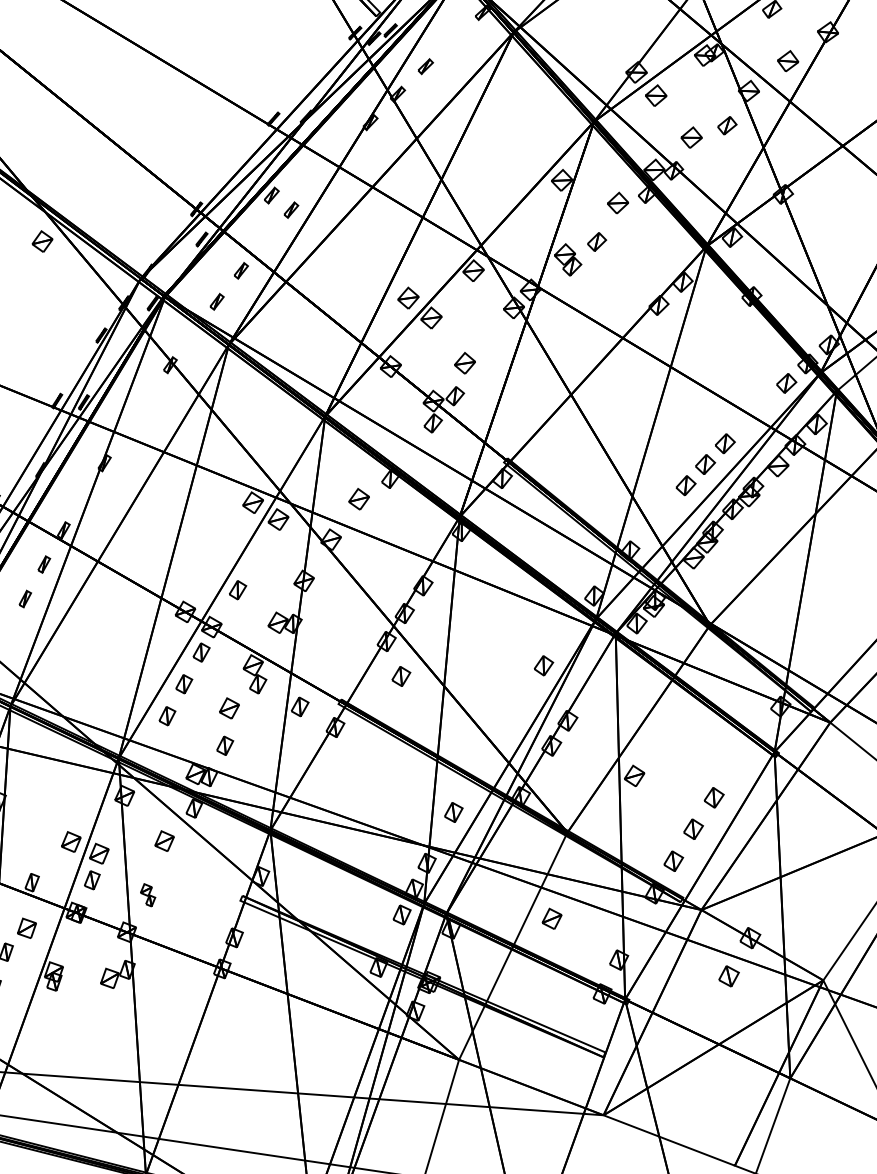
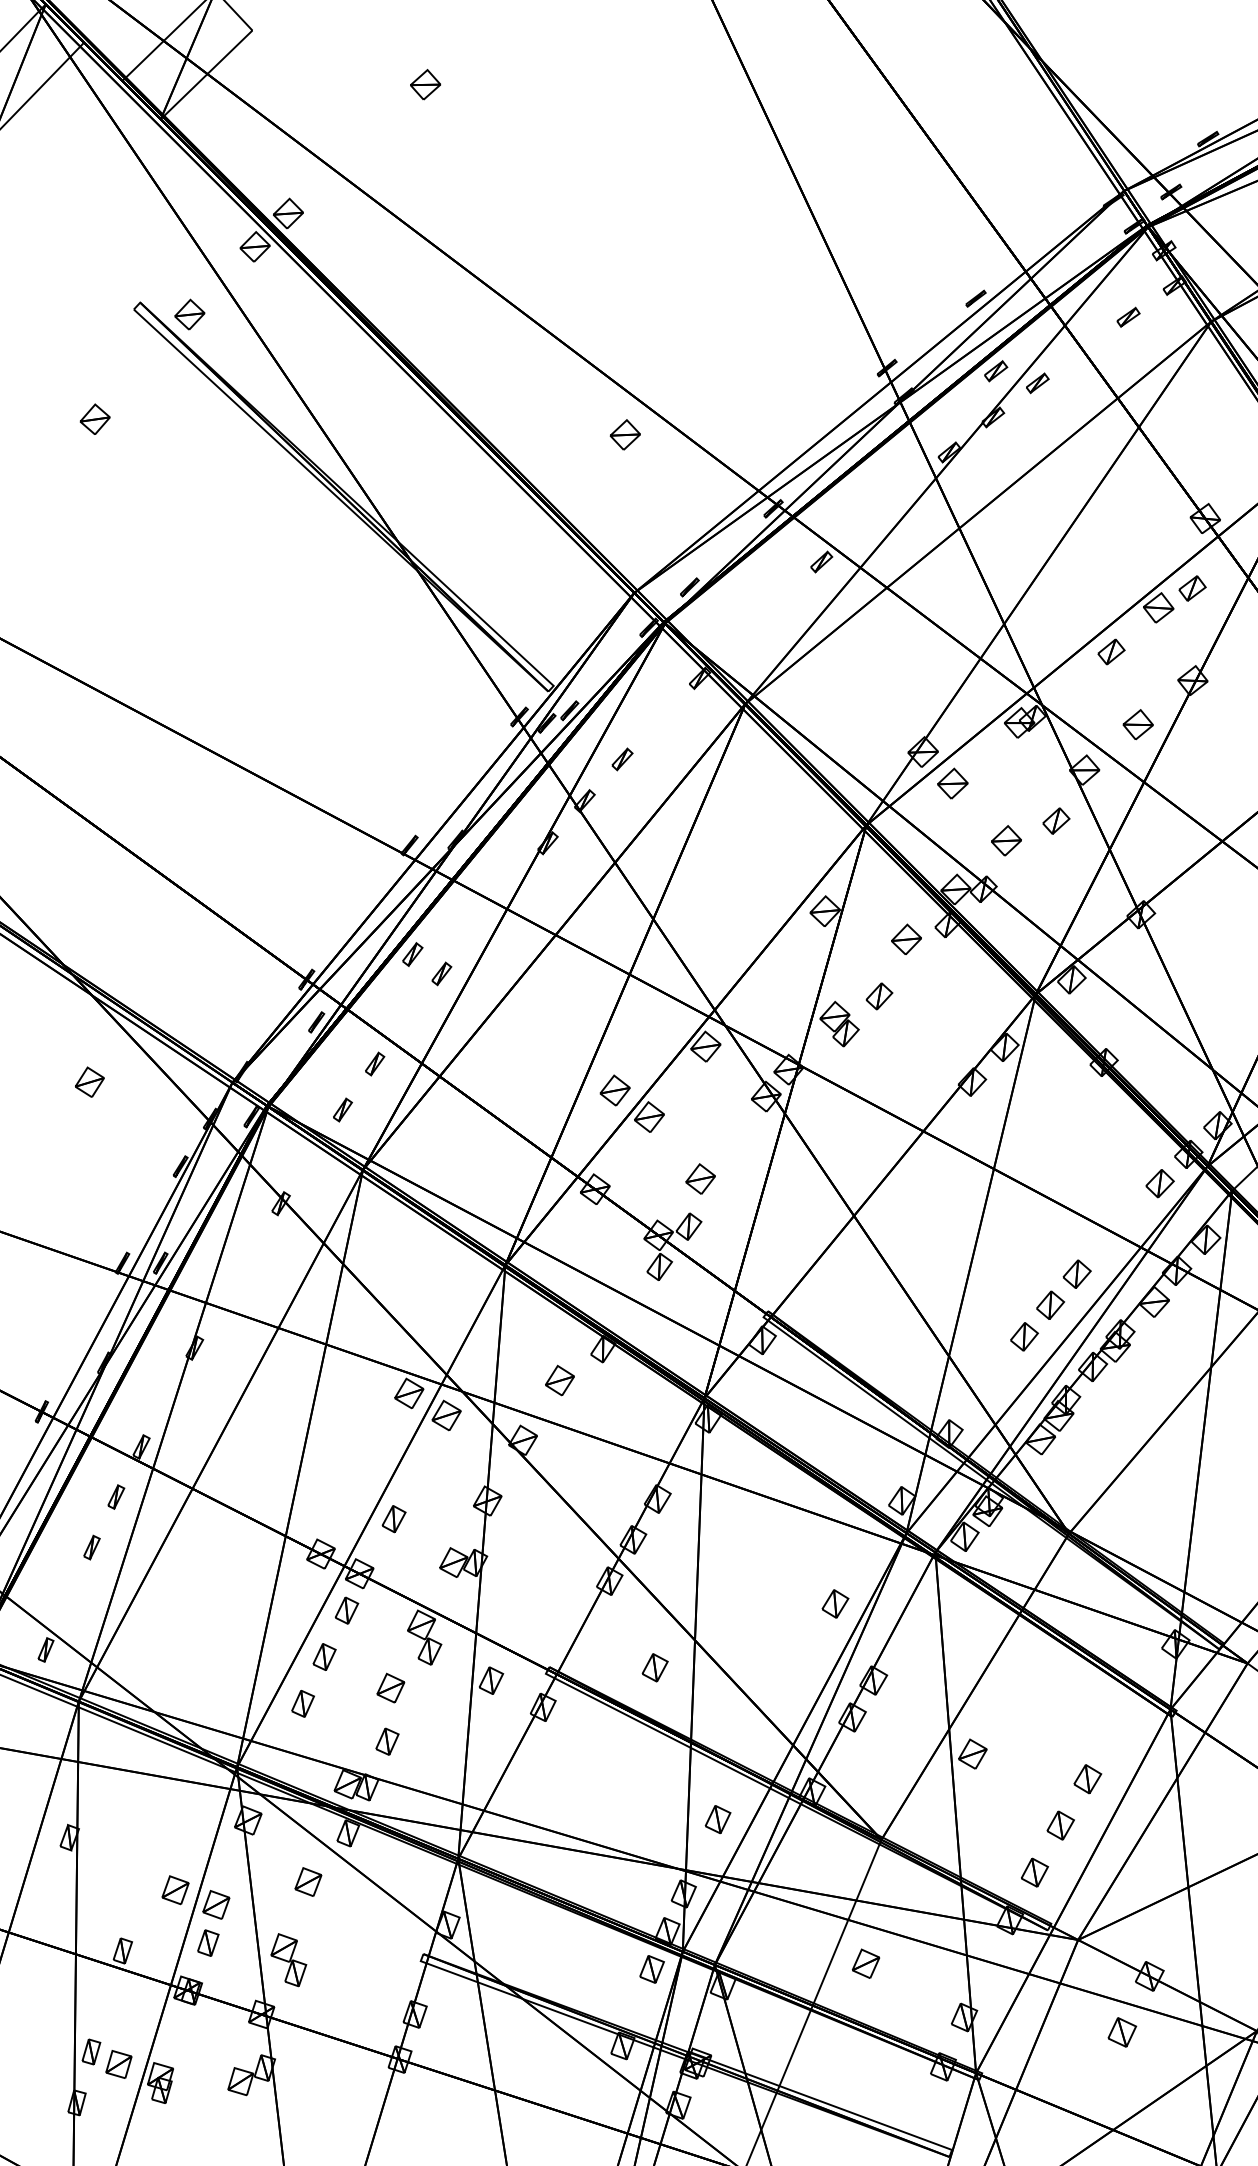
part: (42, 241) -> (89, 1081), moved
part: (400, 676) -> (654, 1667), moved
part: (147, 895) -> (288, 1960), size x1.67
part: (26, 928) -> (118, 2064), moved

